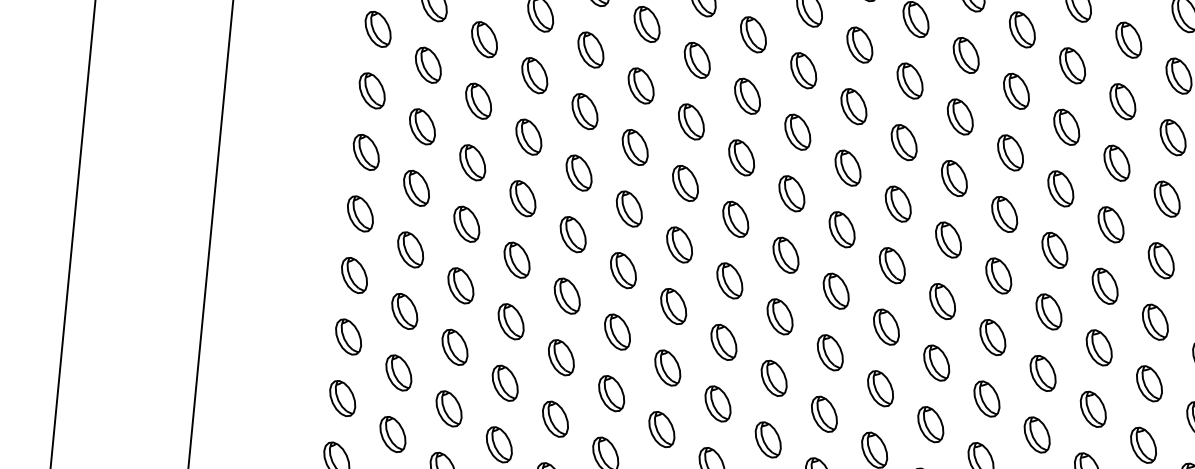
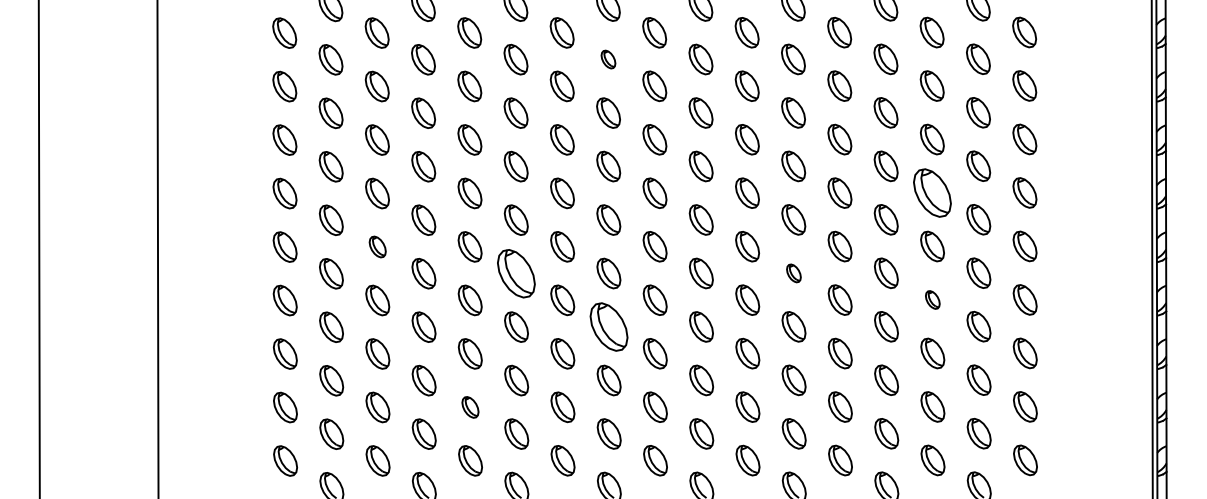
part: (753, 34) -> (608, 59), size x0.6
part: (466, 223) -> (377, 246), size x0.7
part: (1111, 224) -> (932, 192), size x1.6
part: (623, 270) -> (516, 273), size x1.6
part: (942, 301) -> (793, 273), size x0.6
part: (723, 341) -> (608, 326), size x1.6
part: (1099, 347) -> (932, 299), size x0.6
part: (555, 419) -> (470, 407), size x0.7

